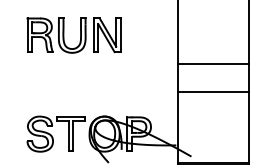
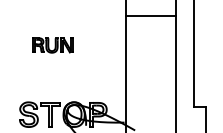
part: (73, 35) -> (52, 45), size x0.6
line: (213, 64) -> (150, 65), removed
line: (213, 92) -> (150, 85), removed

